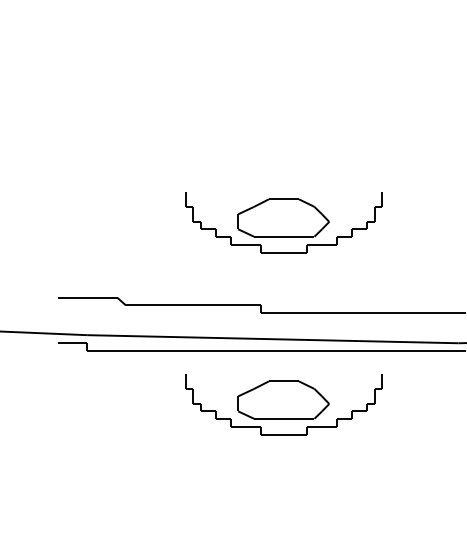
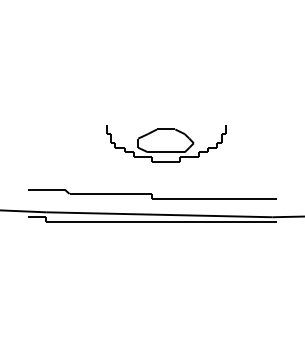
part: (284, 404) -> (166, 254), removed

